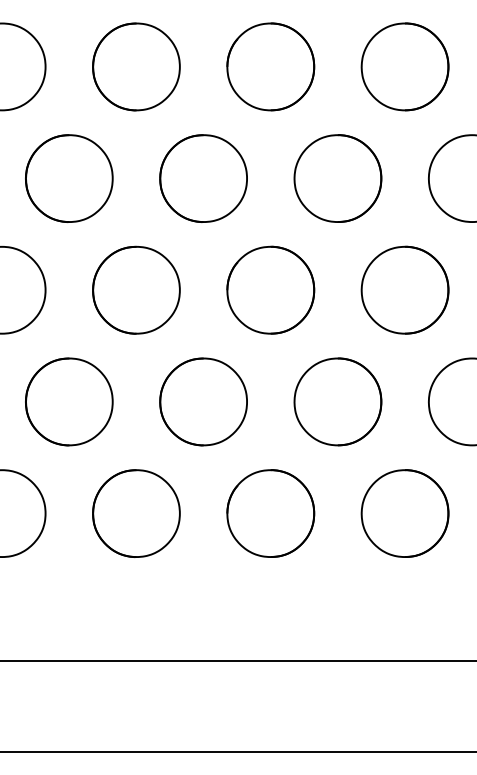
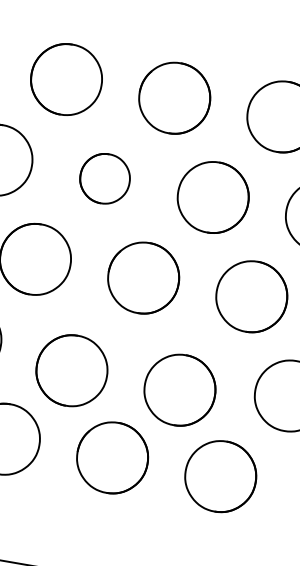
part: (203, 178) -> (105, 178), size x0.7
part: (203, 401) -> (71, 370), moved
part: (337, 401) -> (179, 389), moved

